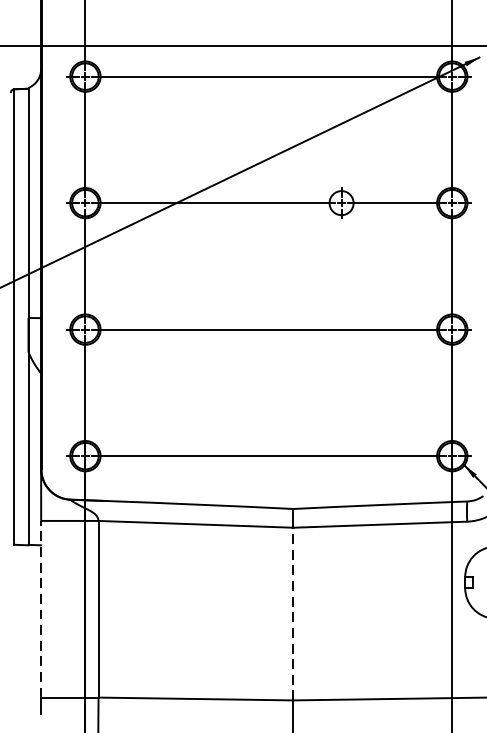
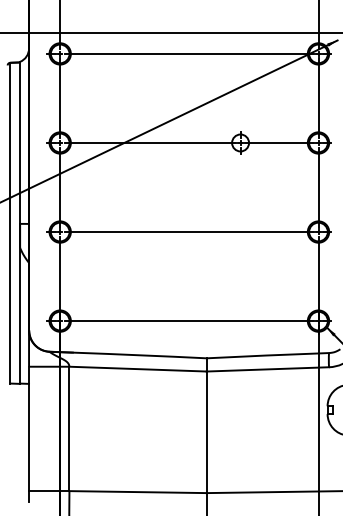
line: (41, 608) -> (29, 428), dashed -> solid
line: (293, 614) -> (206, 432), dashed -> solid

